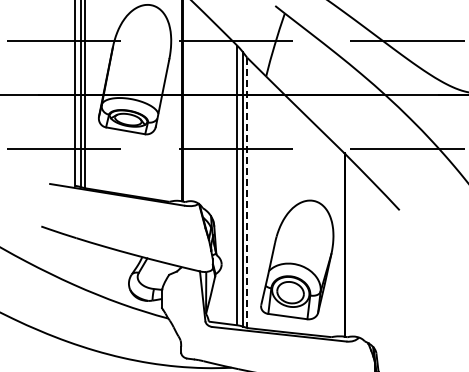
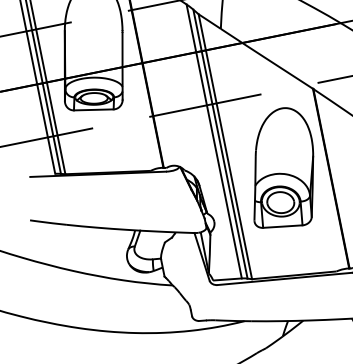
line: (247, 193) -> (225, 147), dashed -> solid
part: (297, 259) -> (280, 168), moved

